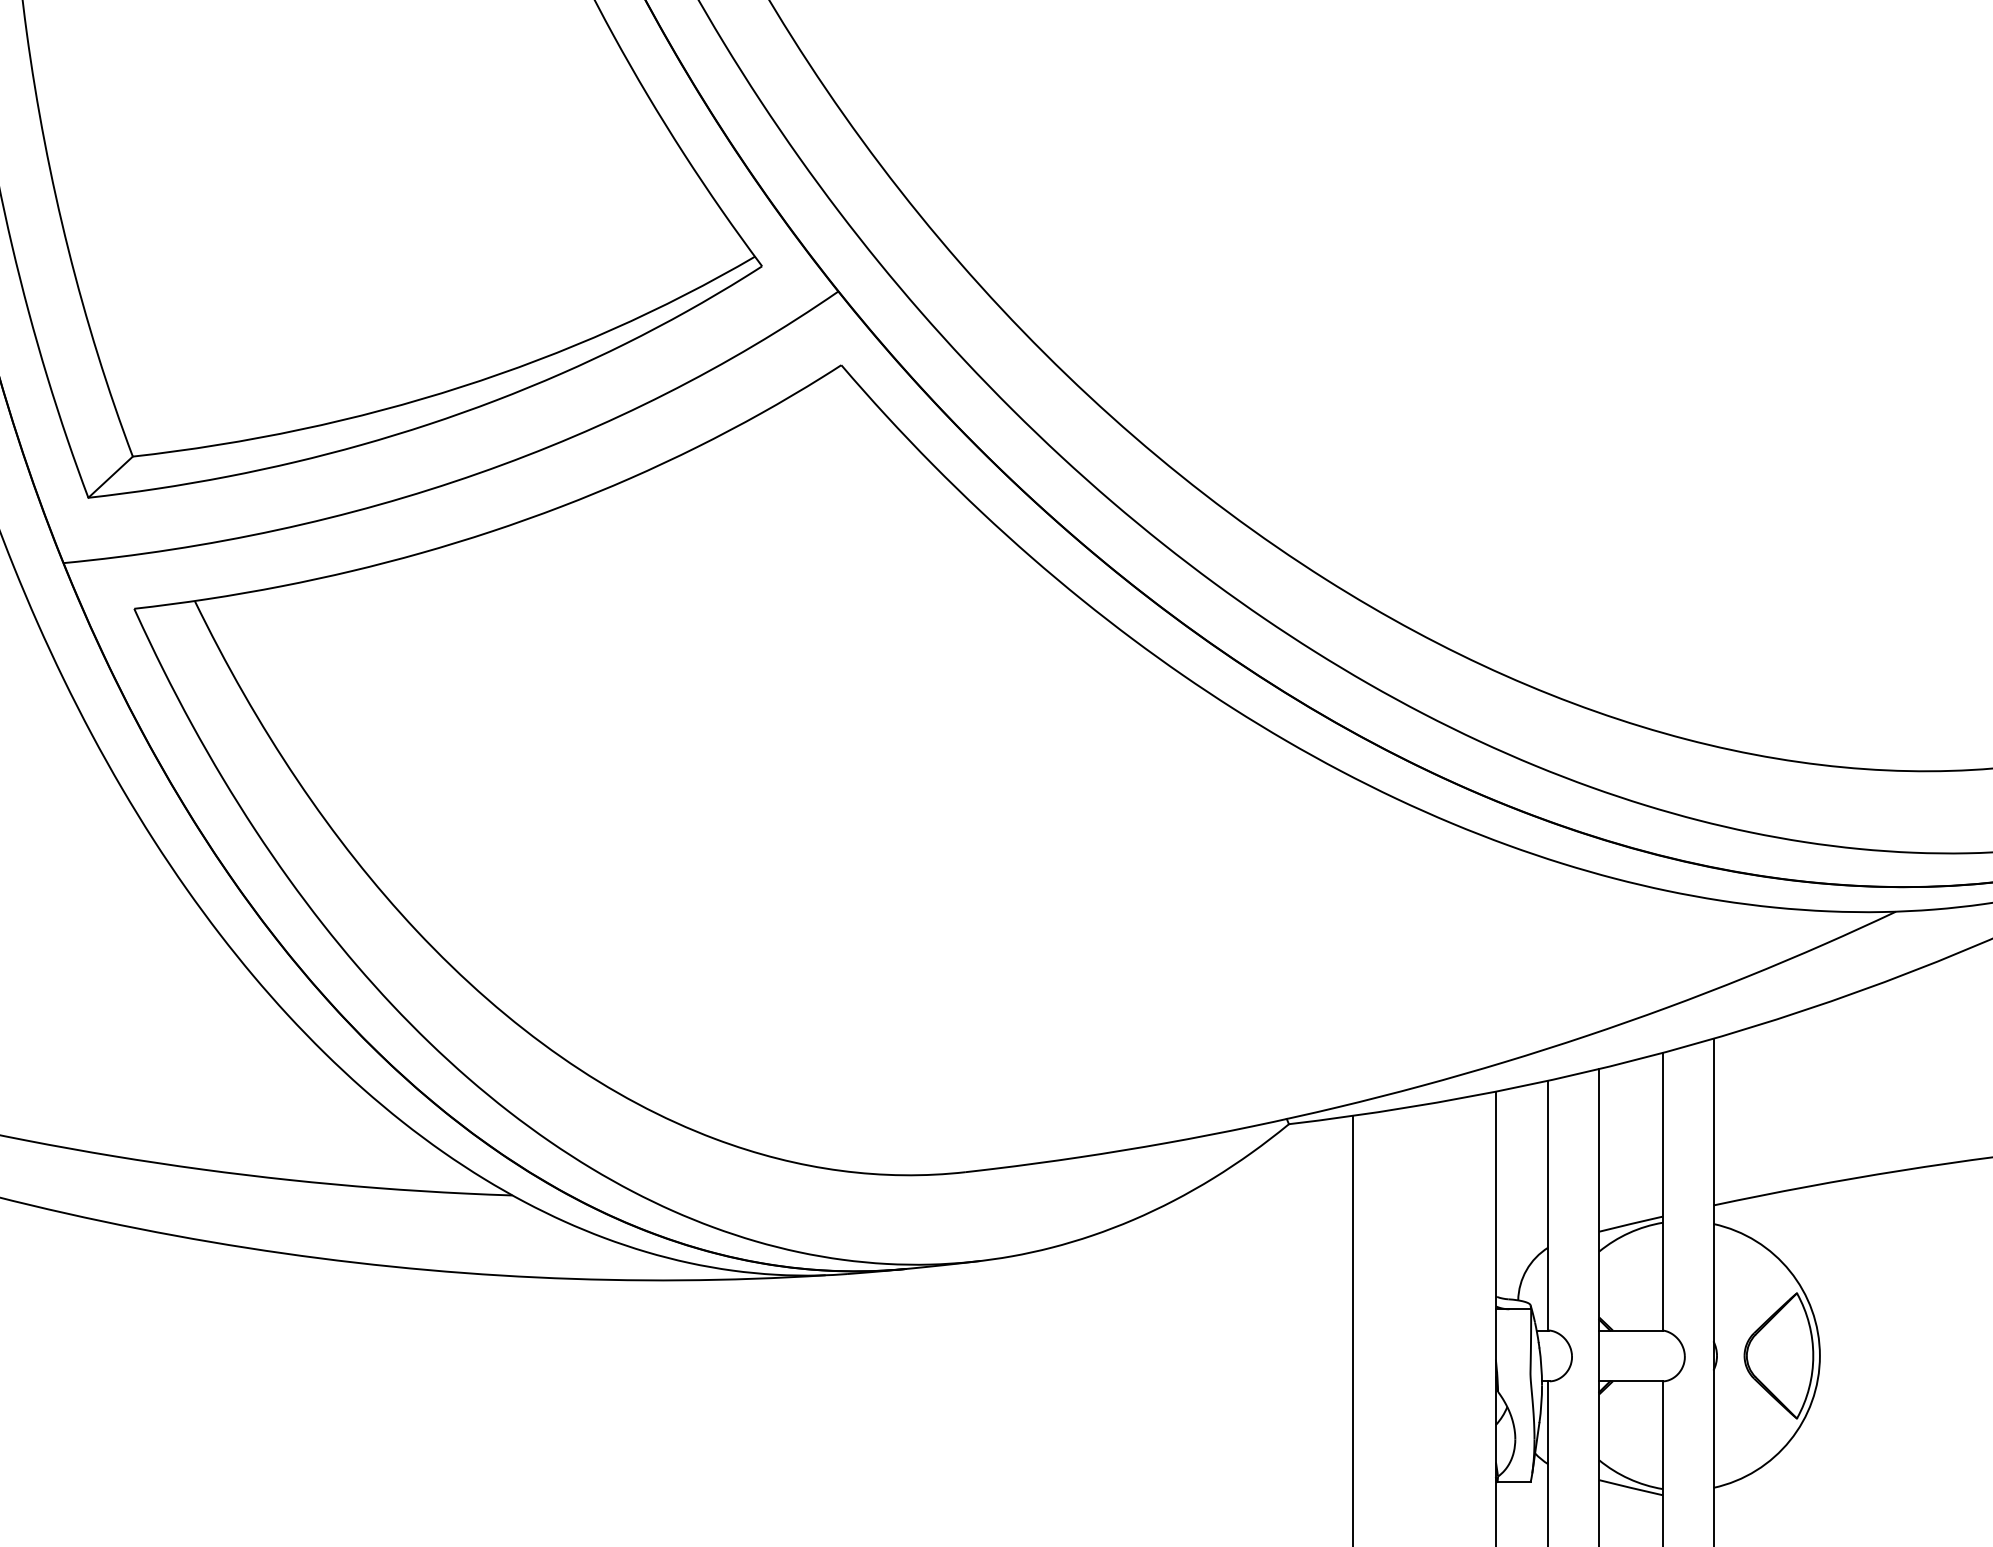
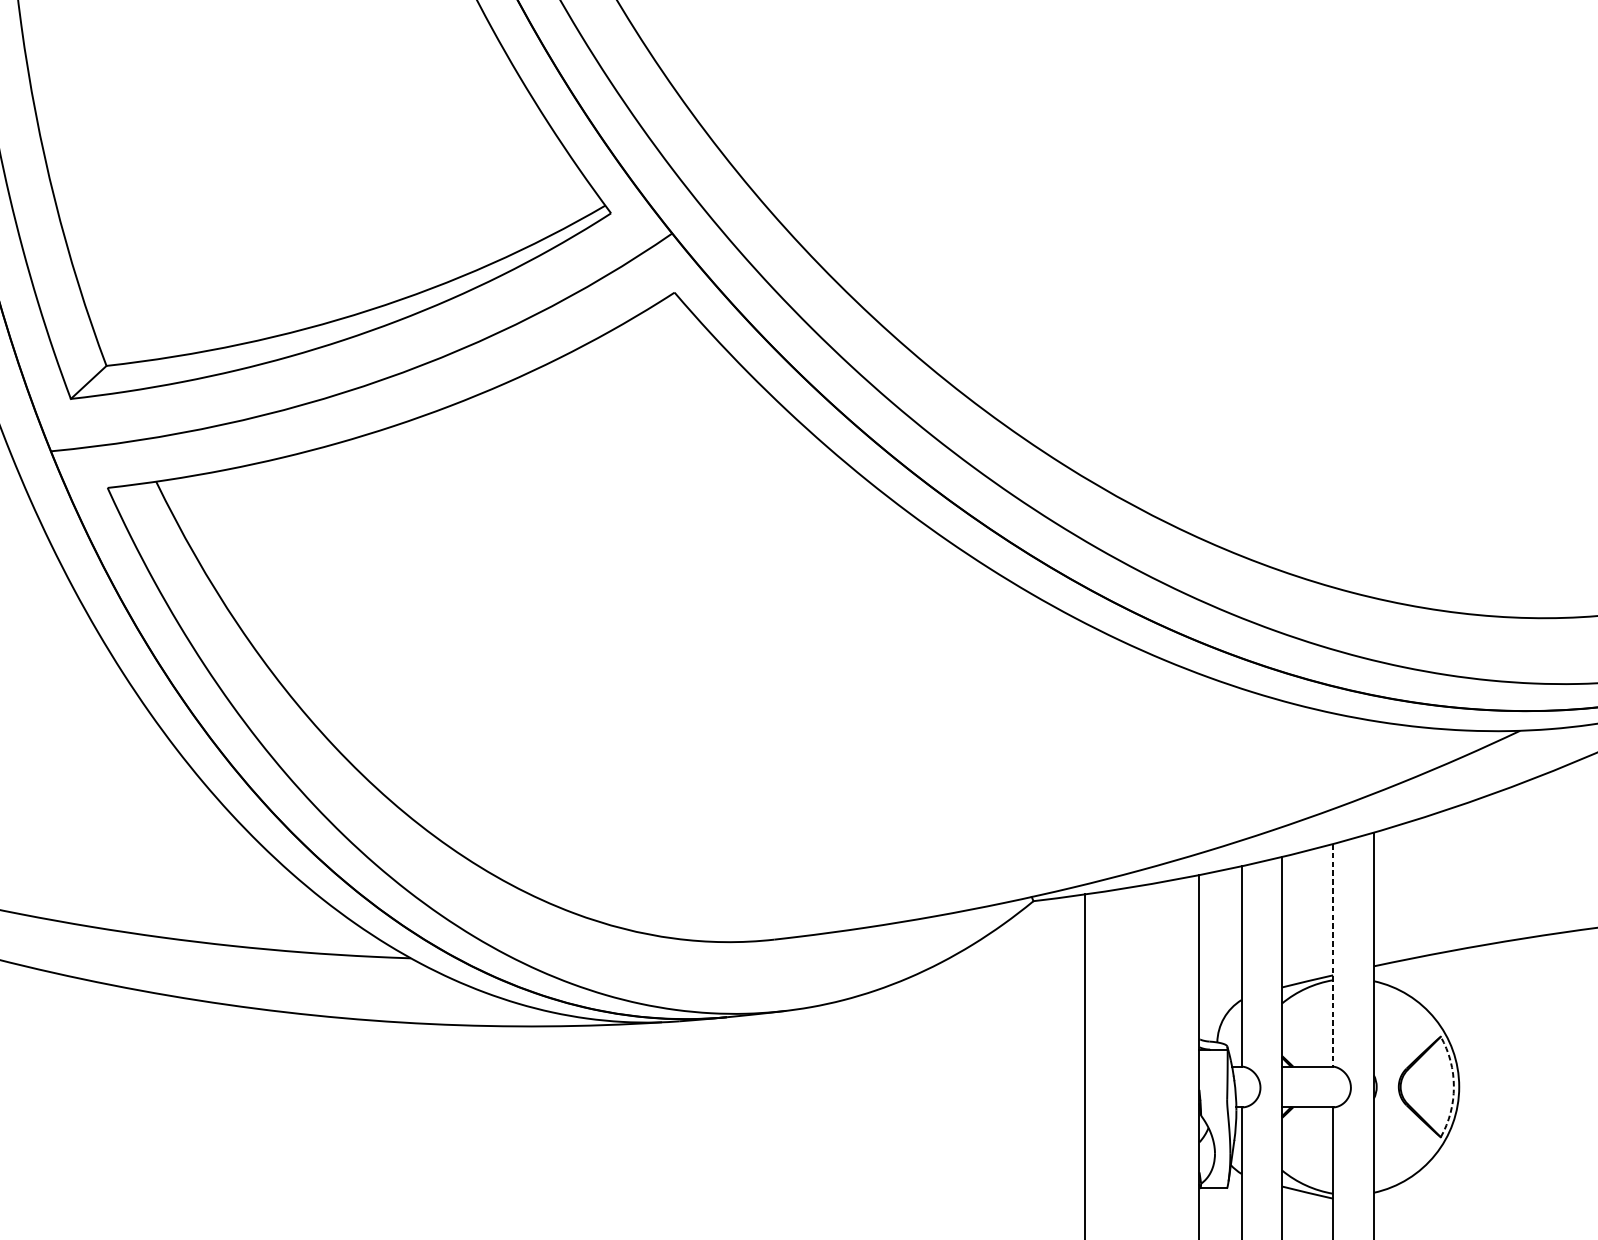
line: (1662, 1191) -> (1332, 955), solid -> dashed
arc: (1813, 1355) -> (1454, 1086), solid -> dashed

